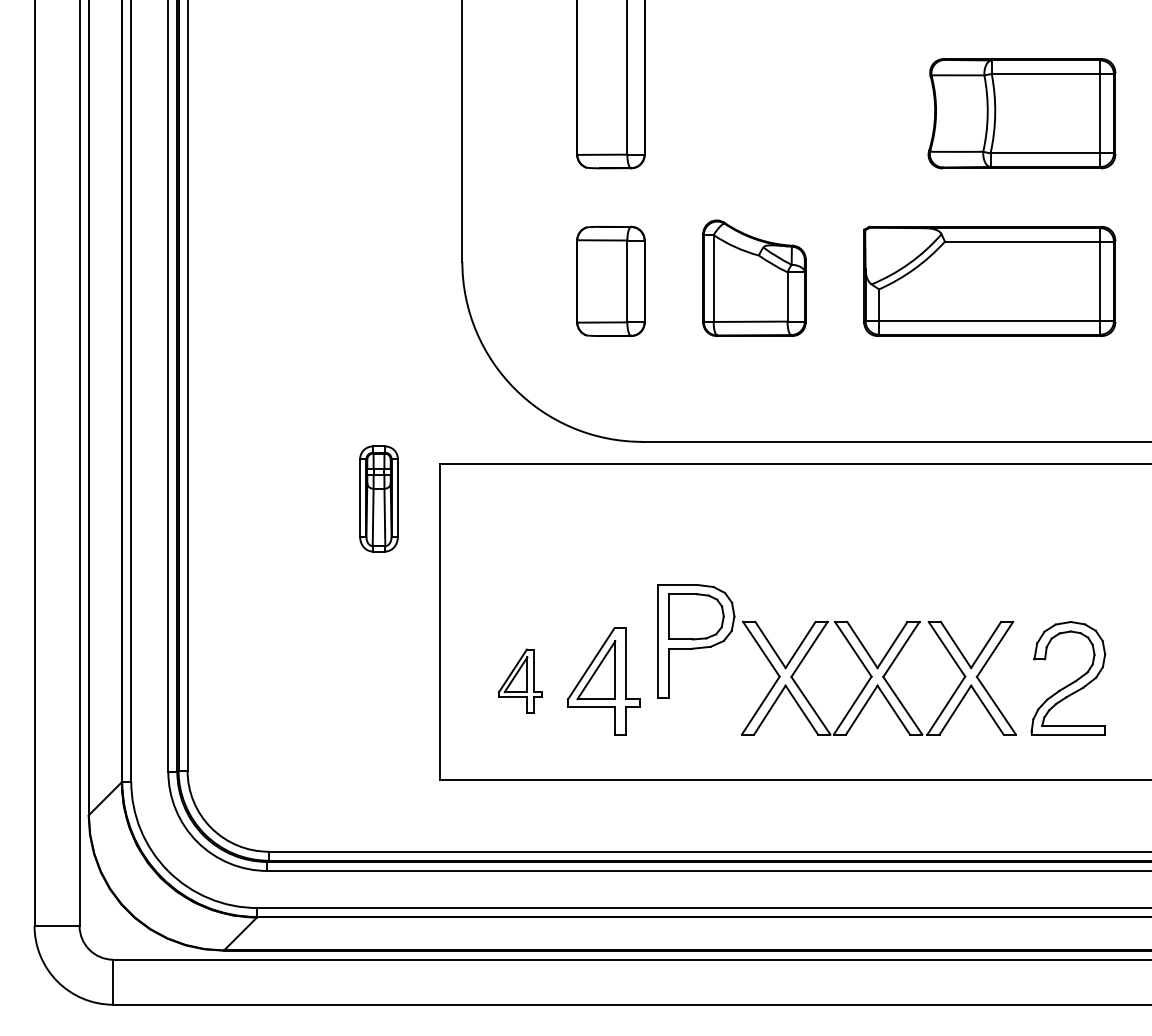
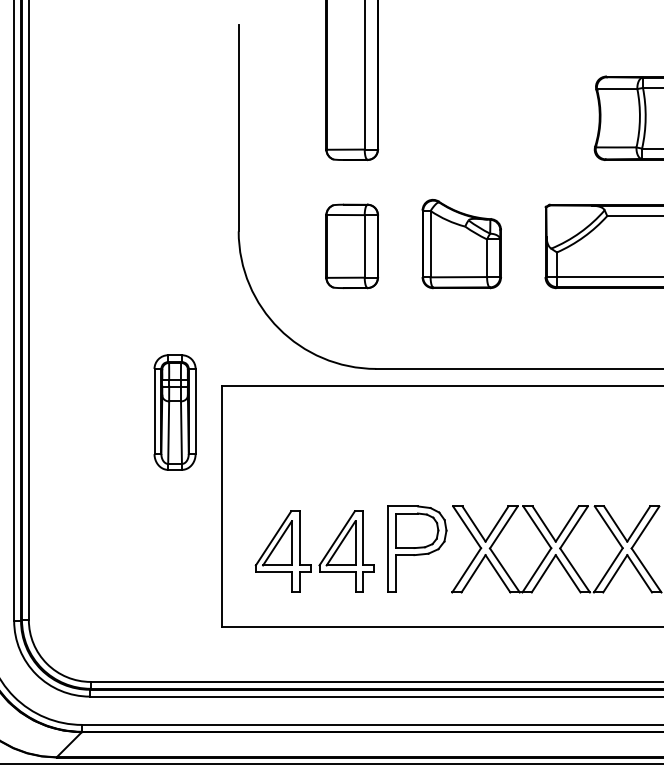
part: (378, 498) -> (174, 412), size x1.43
part: (696, 641) -> (417, 549), moved
part: (520, 681) -> (283, 551), size x1.67

